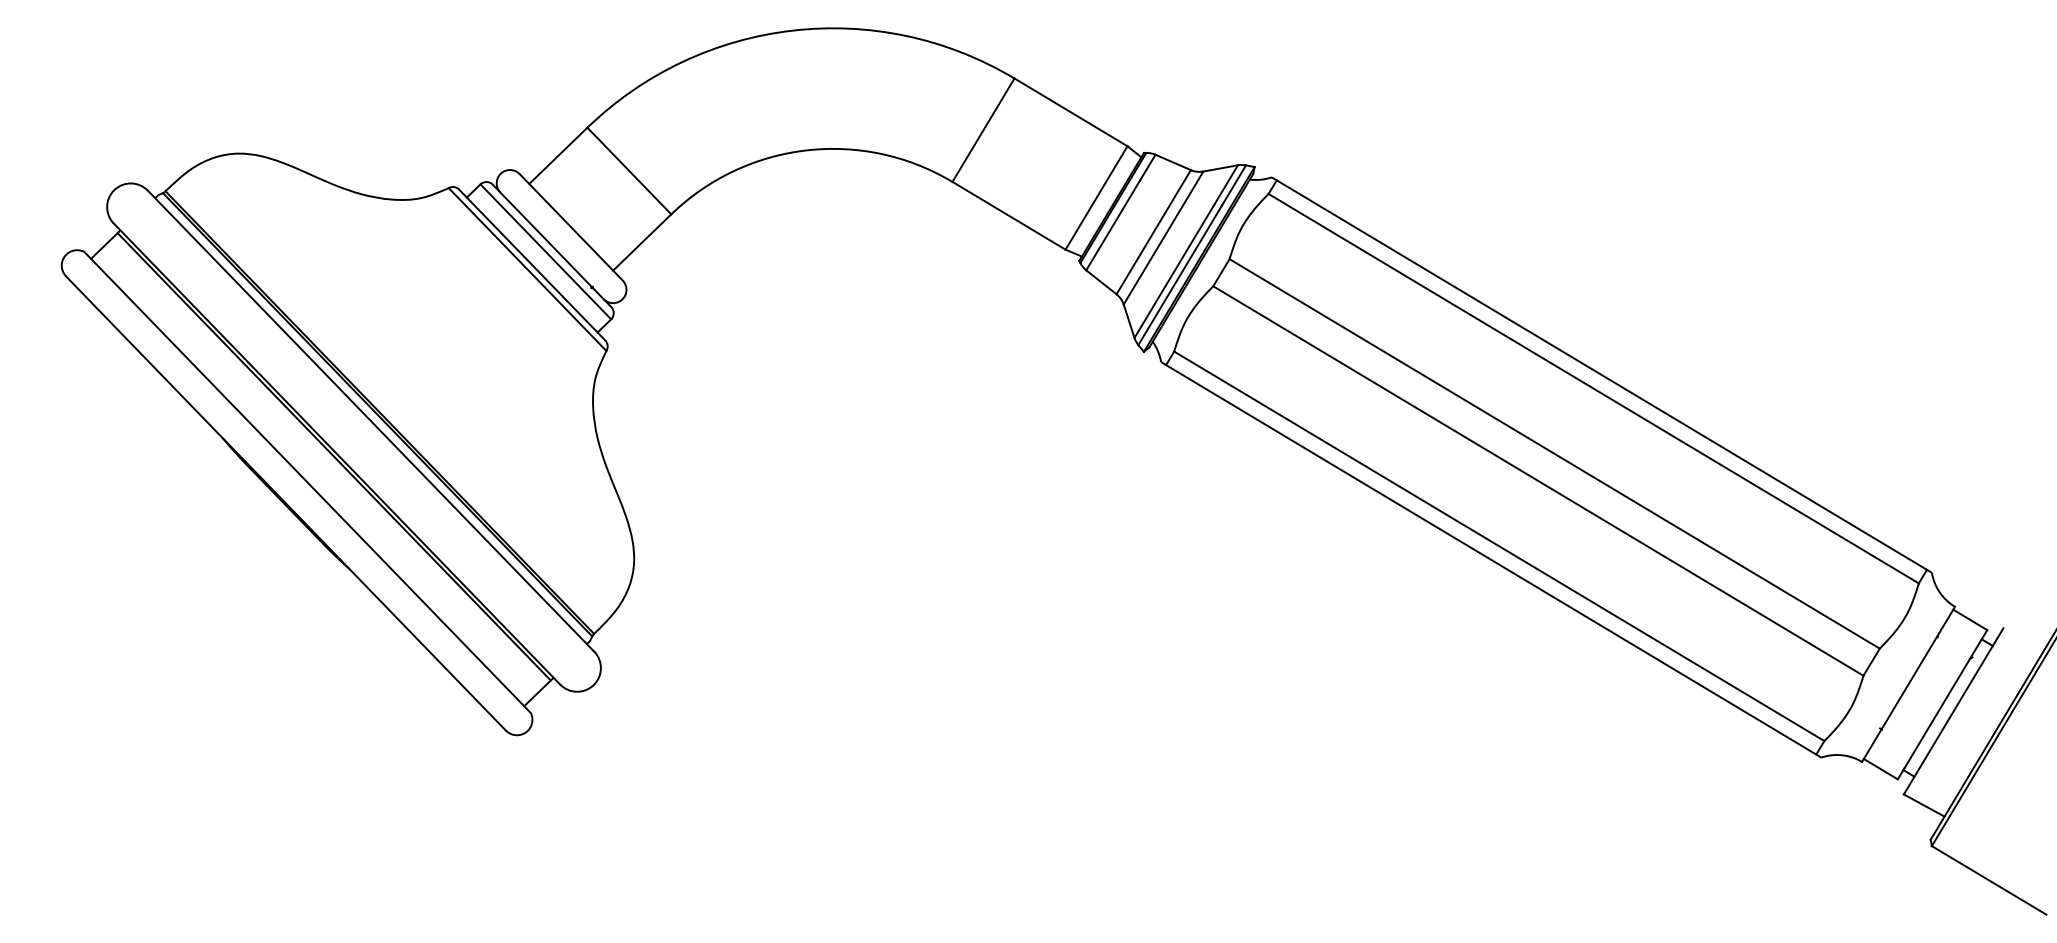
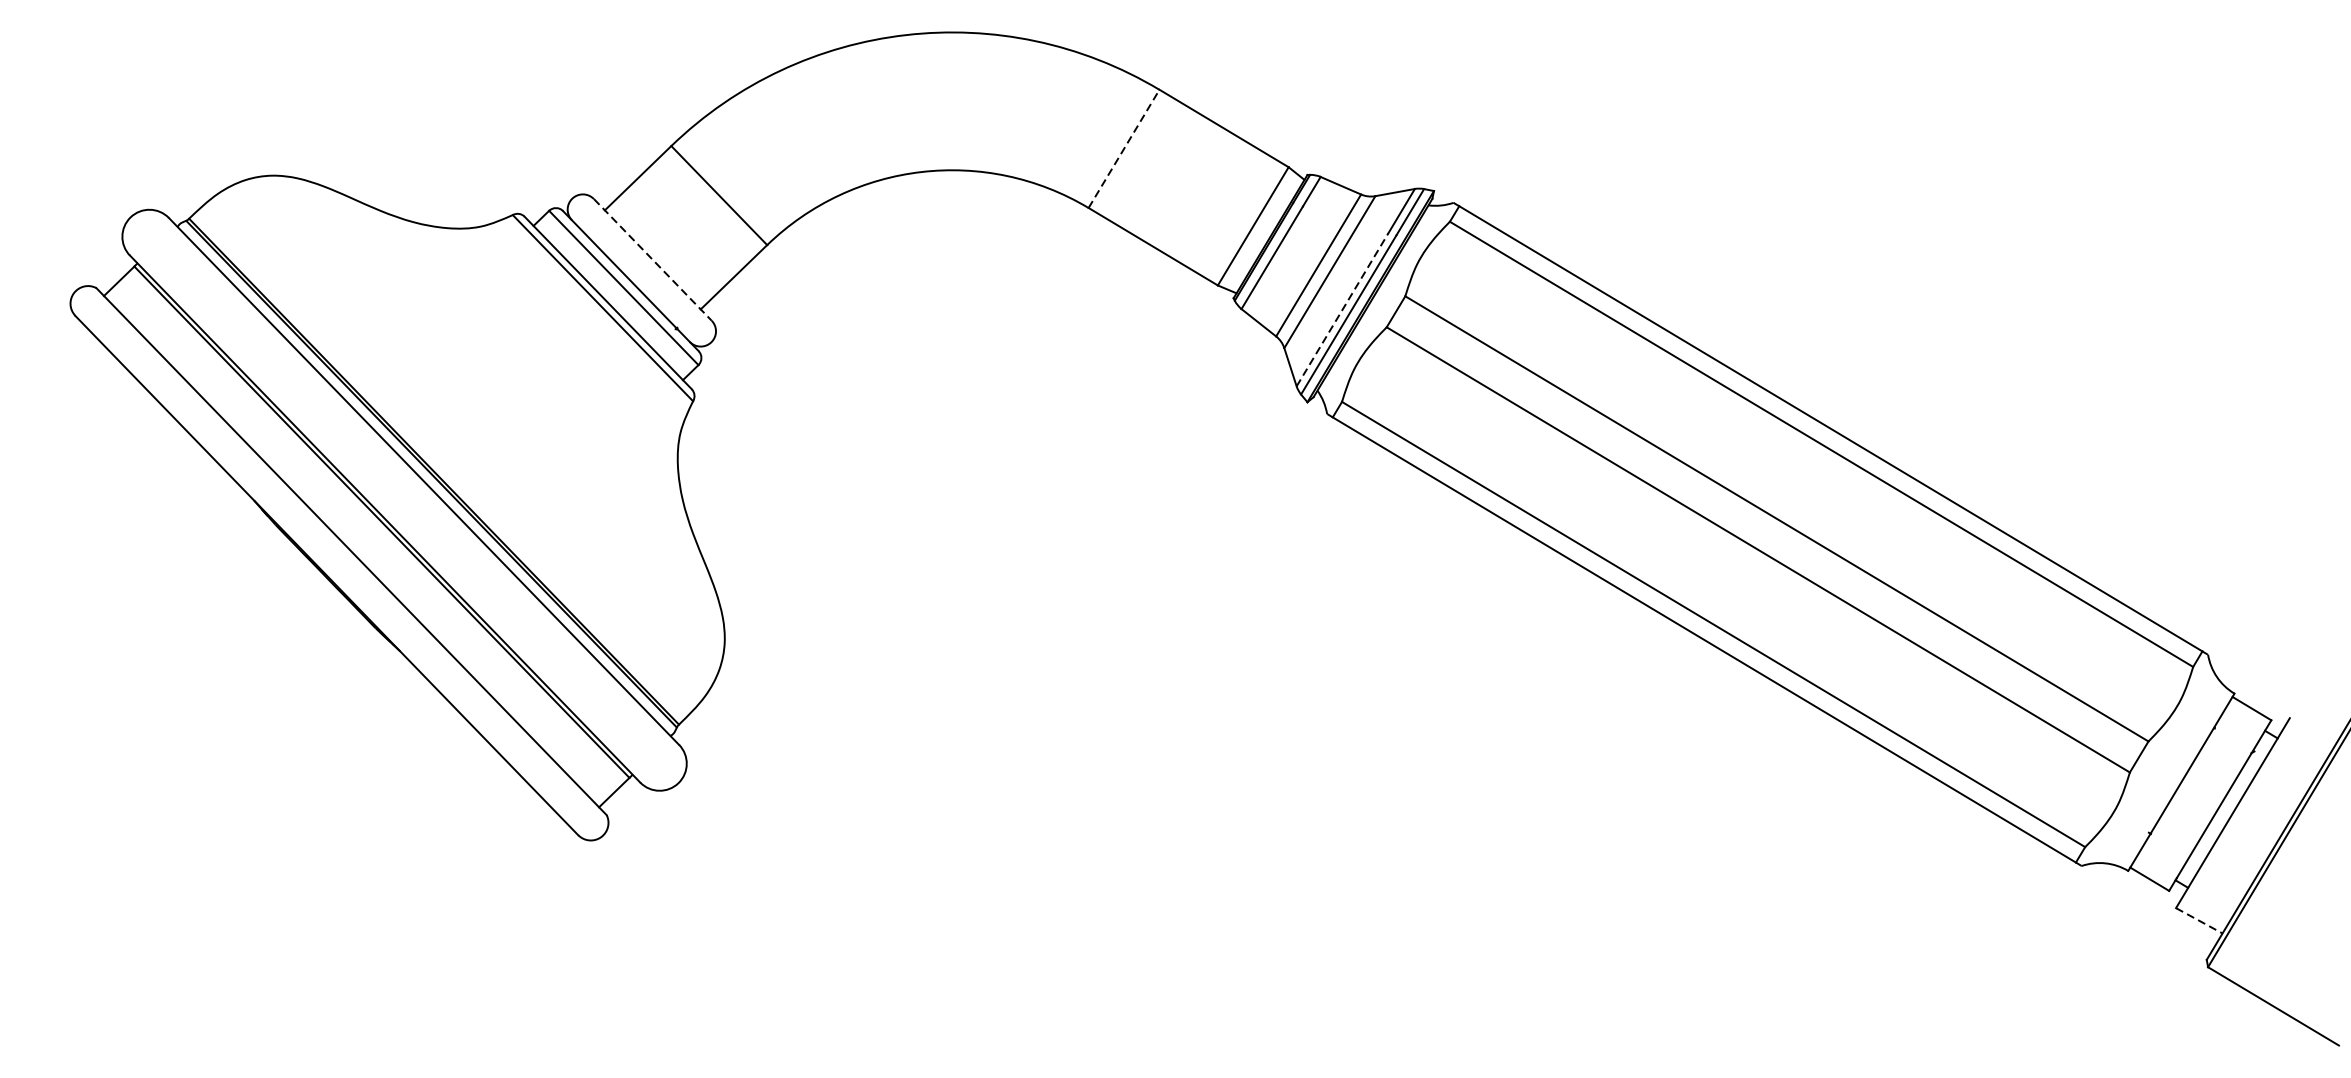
line: (983, 129) -> (1124, 148), solid -> dashed
line: (571, 227) -> (653, 260), solid -> dashed
line: (1174, 270) -> (1342, 309), solid -> dashed
line: (1924, 805) -> (2199, 920), solid -> dashed

